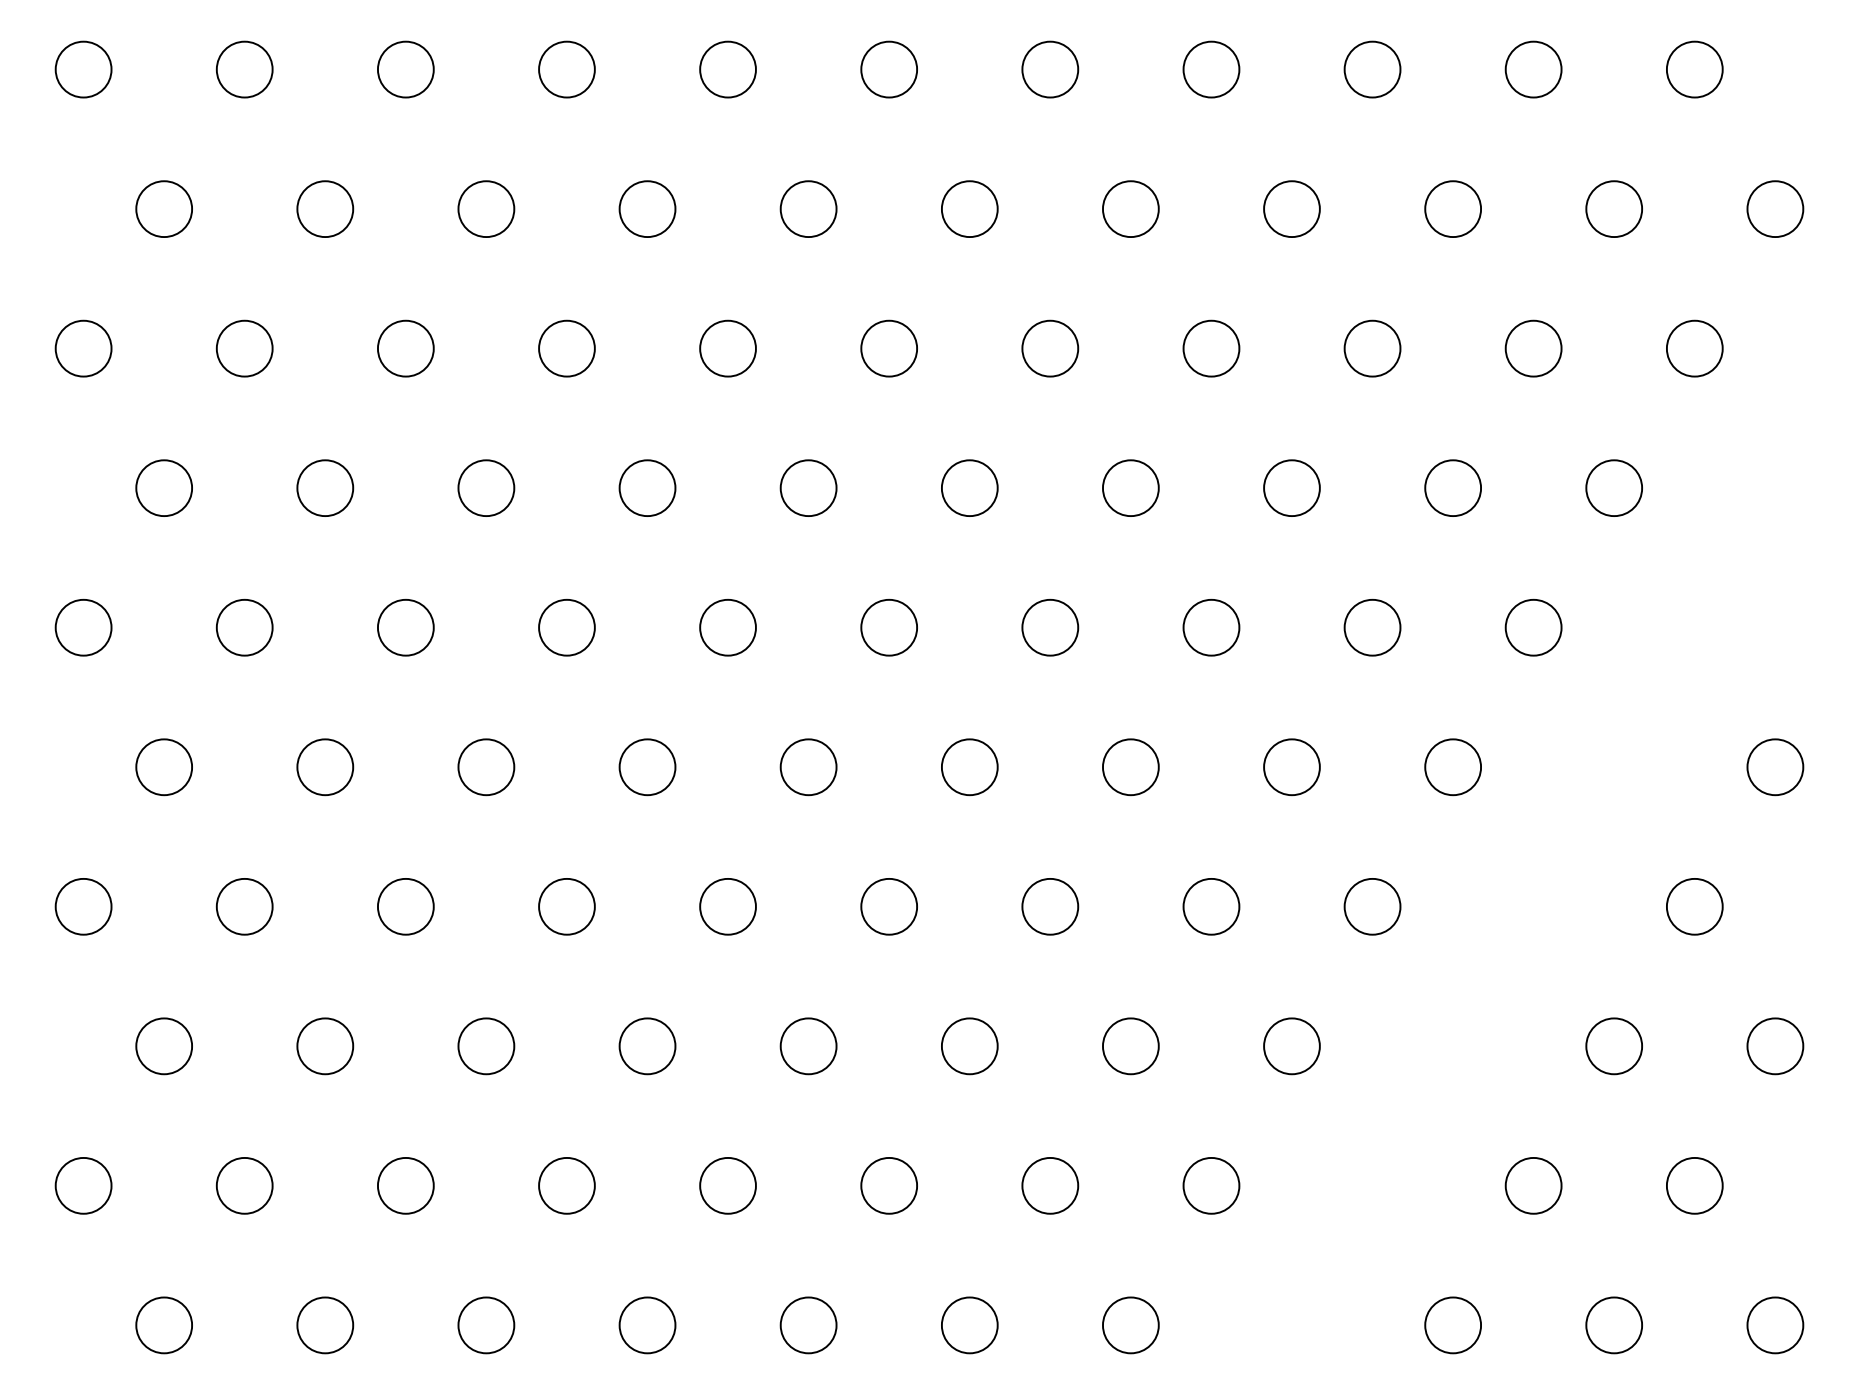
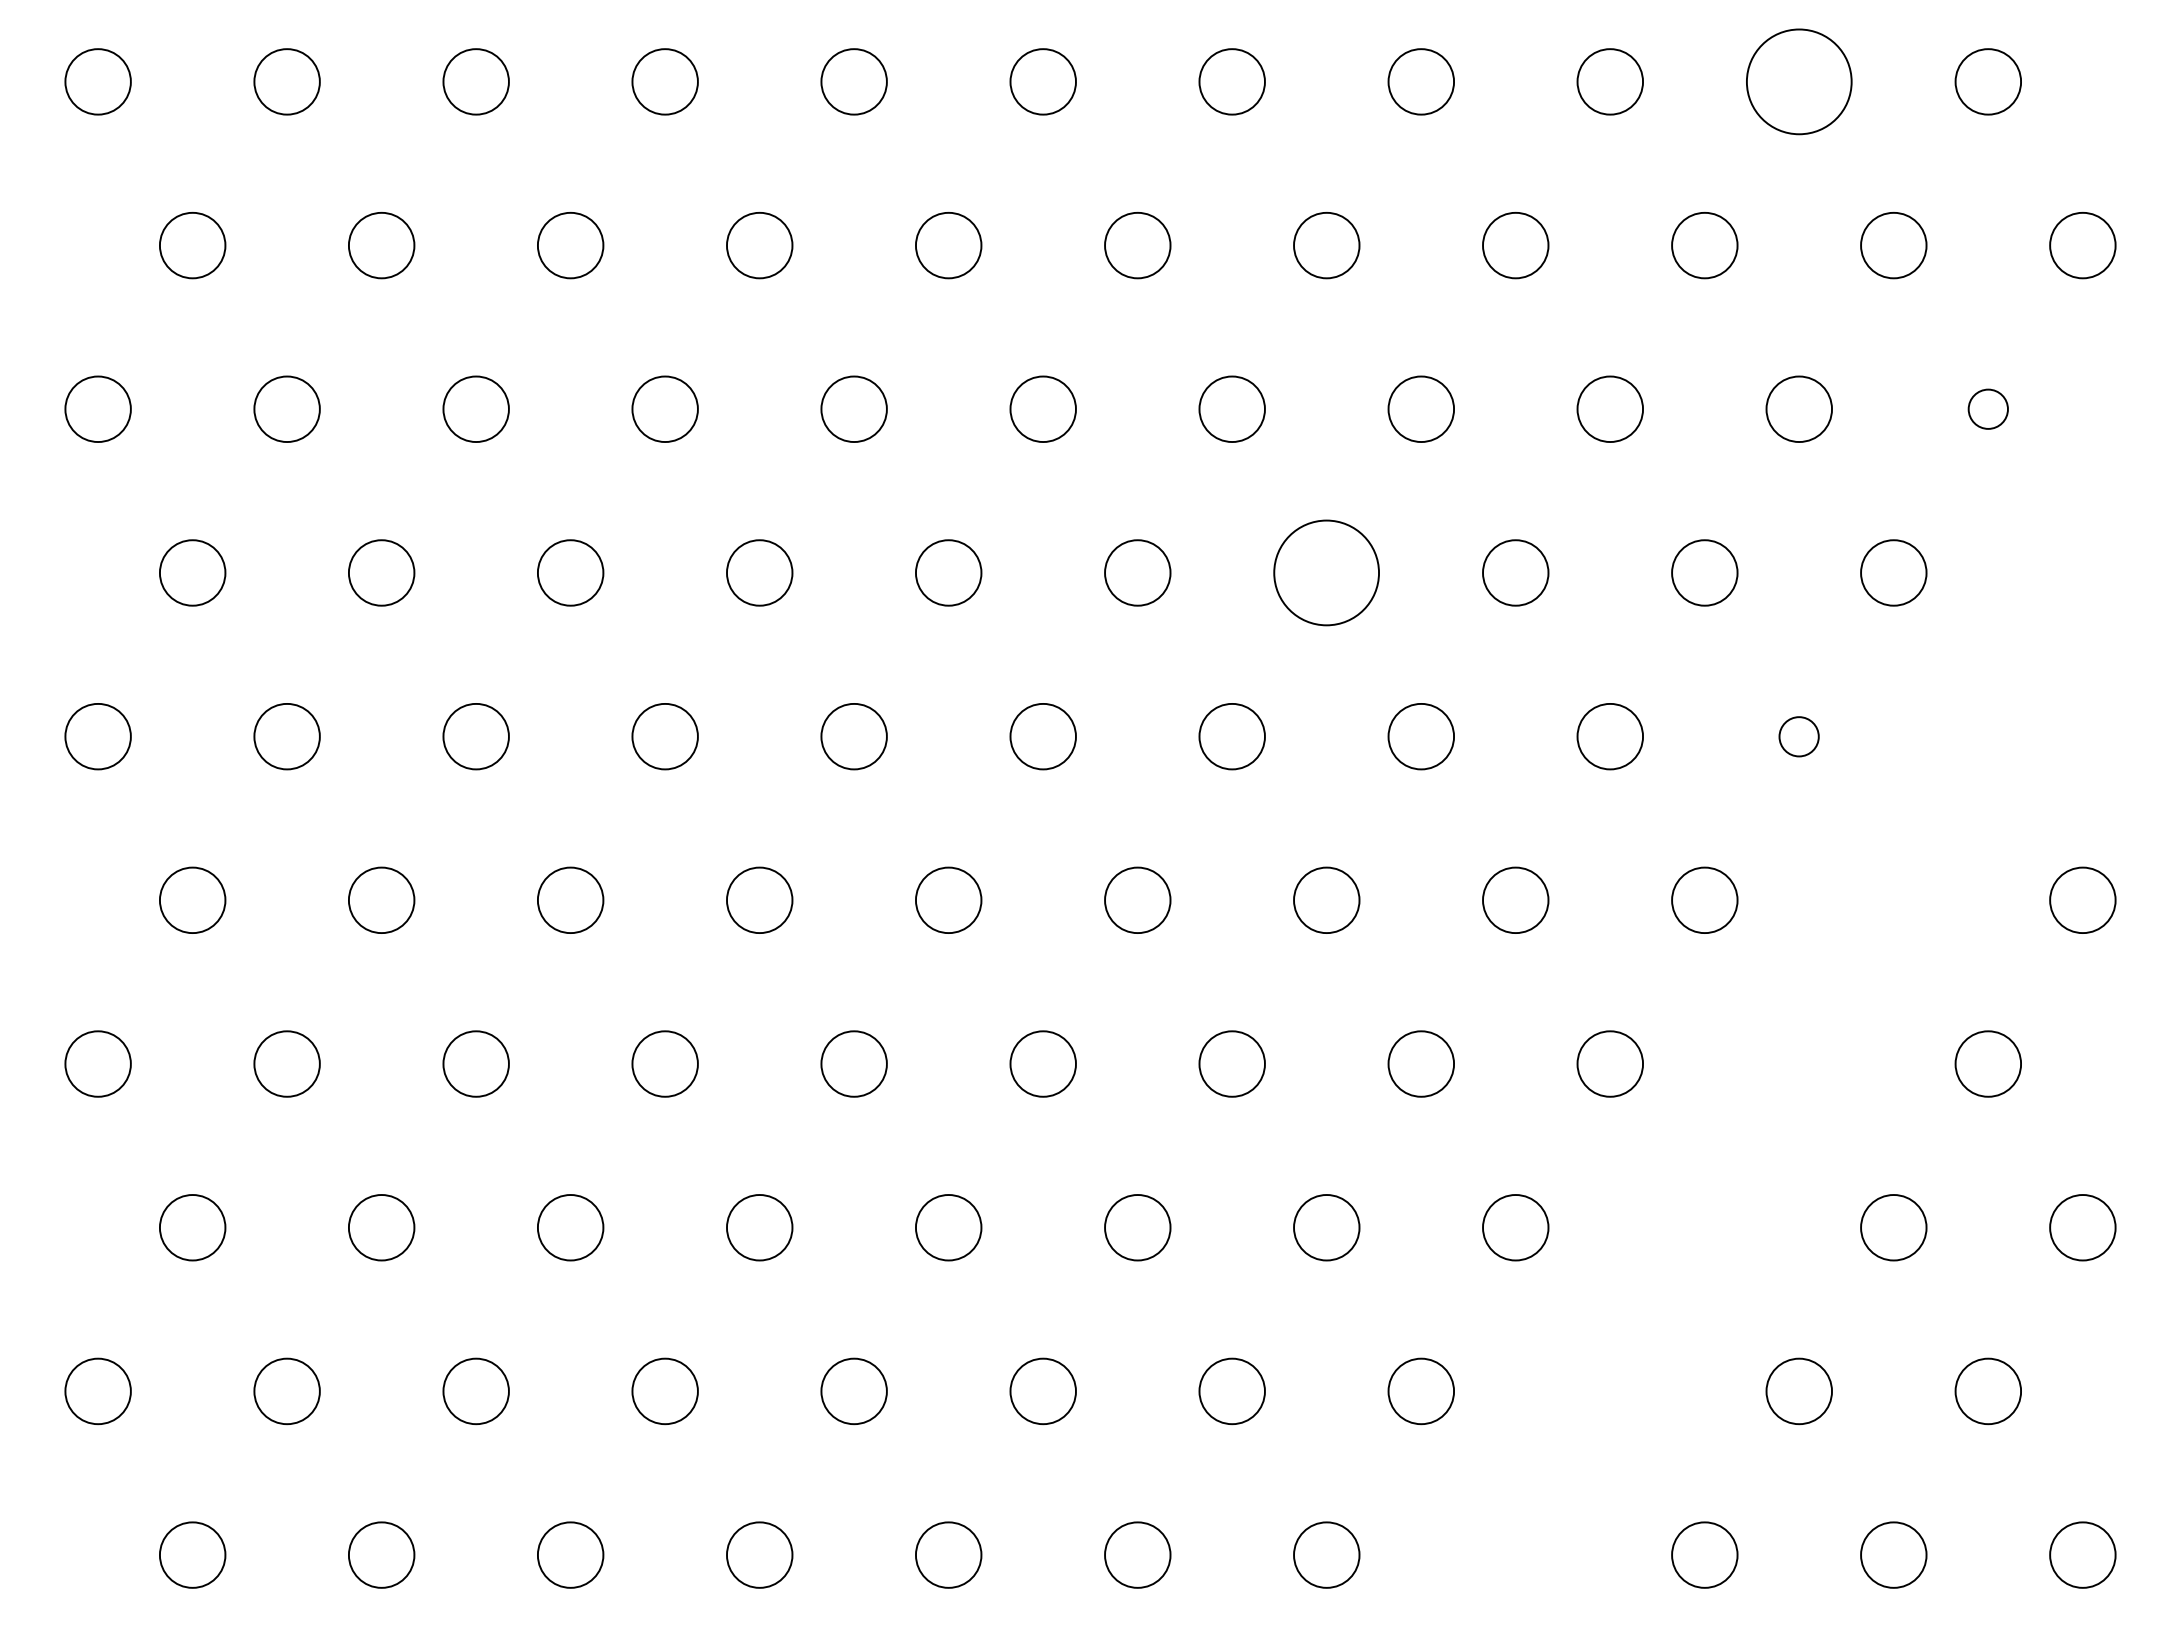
circle: (1533, 69) -> (1799, 81), size x1.6
circle: (1694, 348) -> (1988, 409), size x0.6
circle: (1130, 487) -> (1326, 572), size x1.6
circle: (1532, 627) -> (1798, 736), size x0.6

